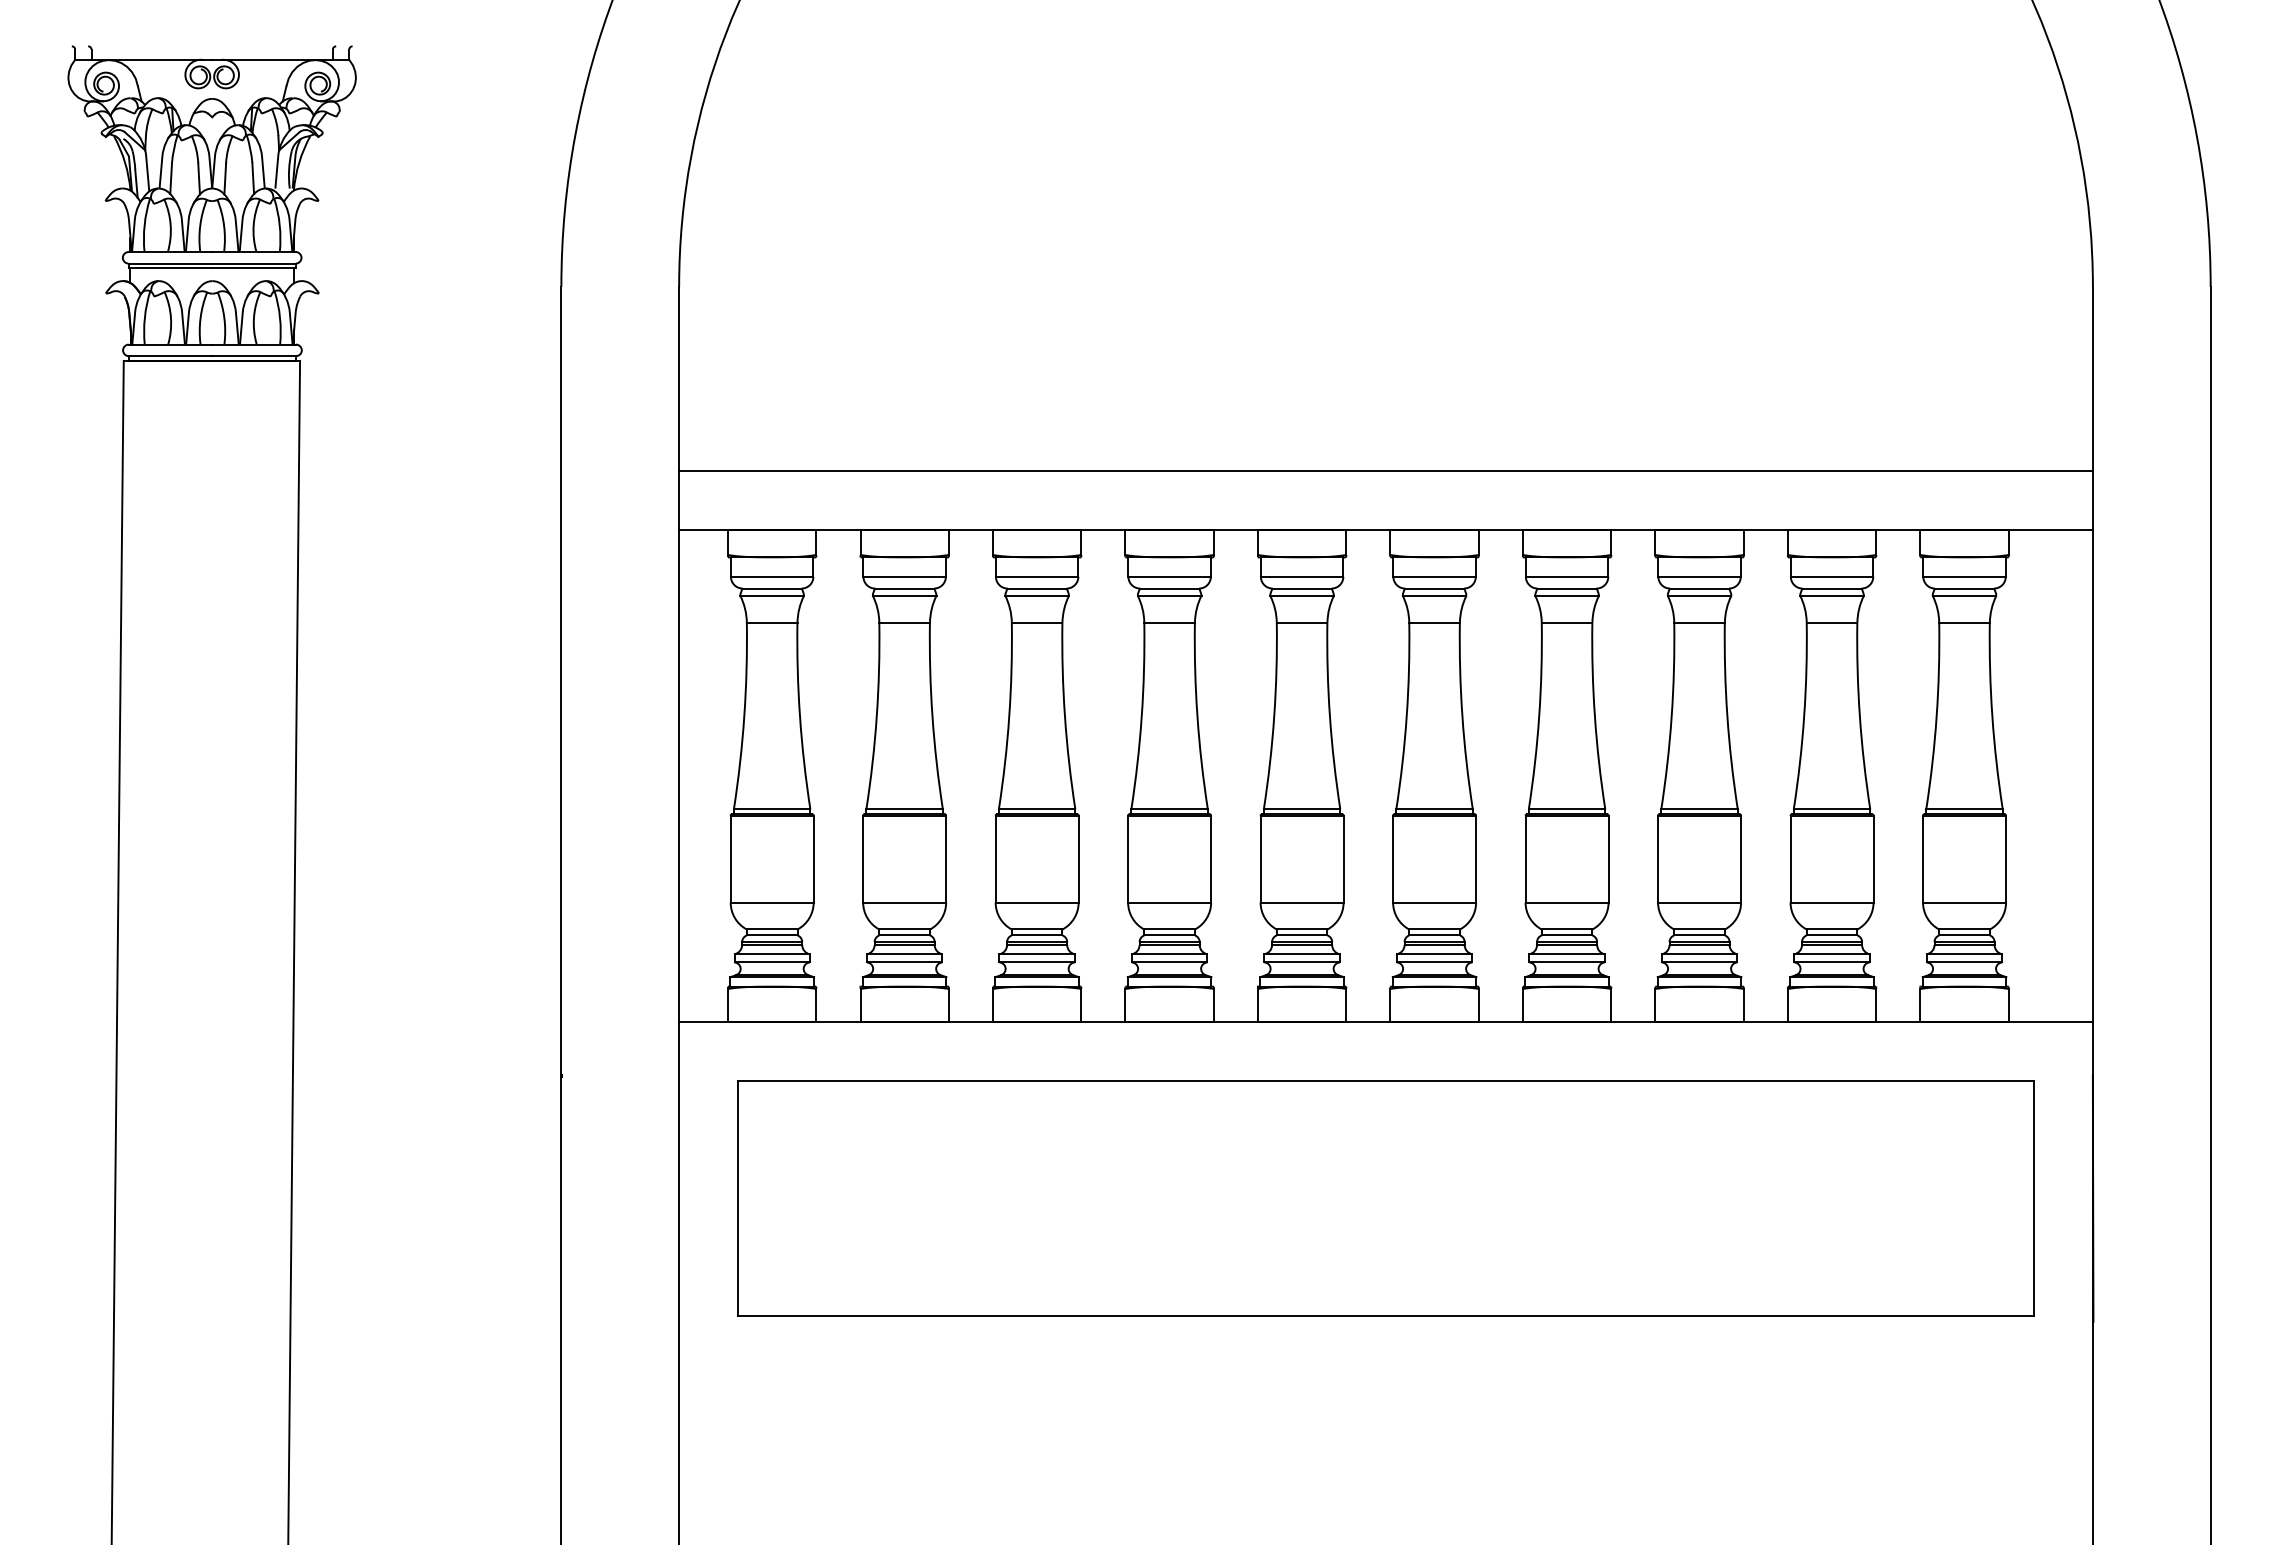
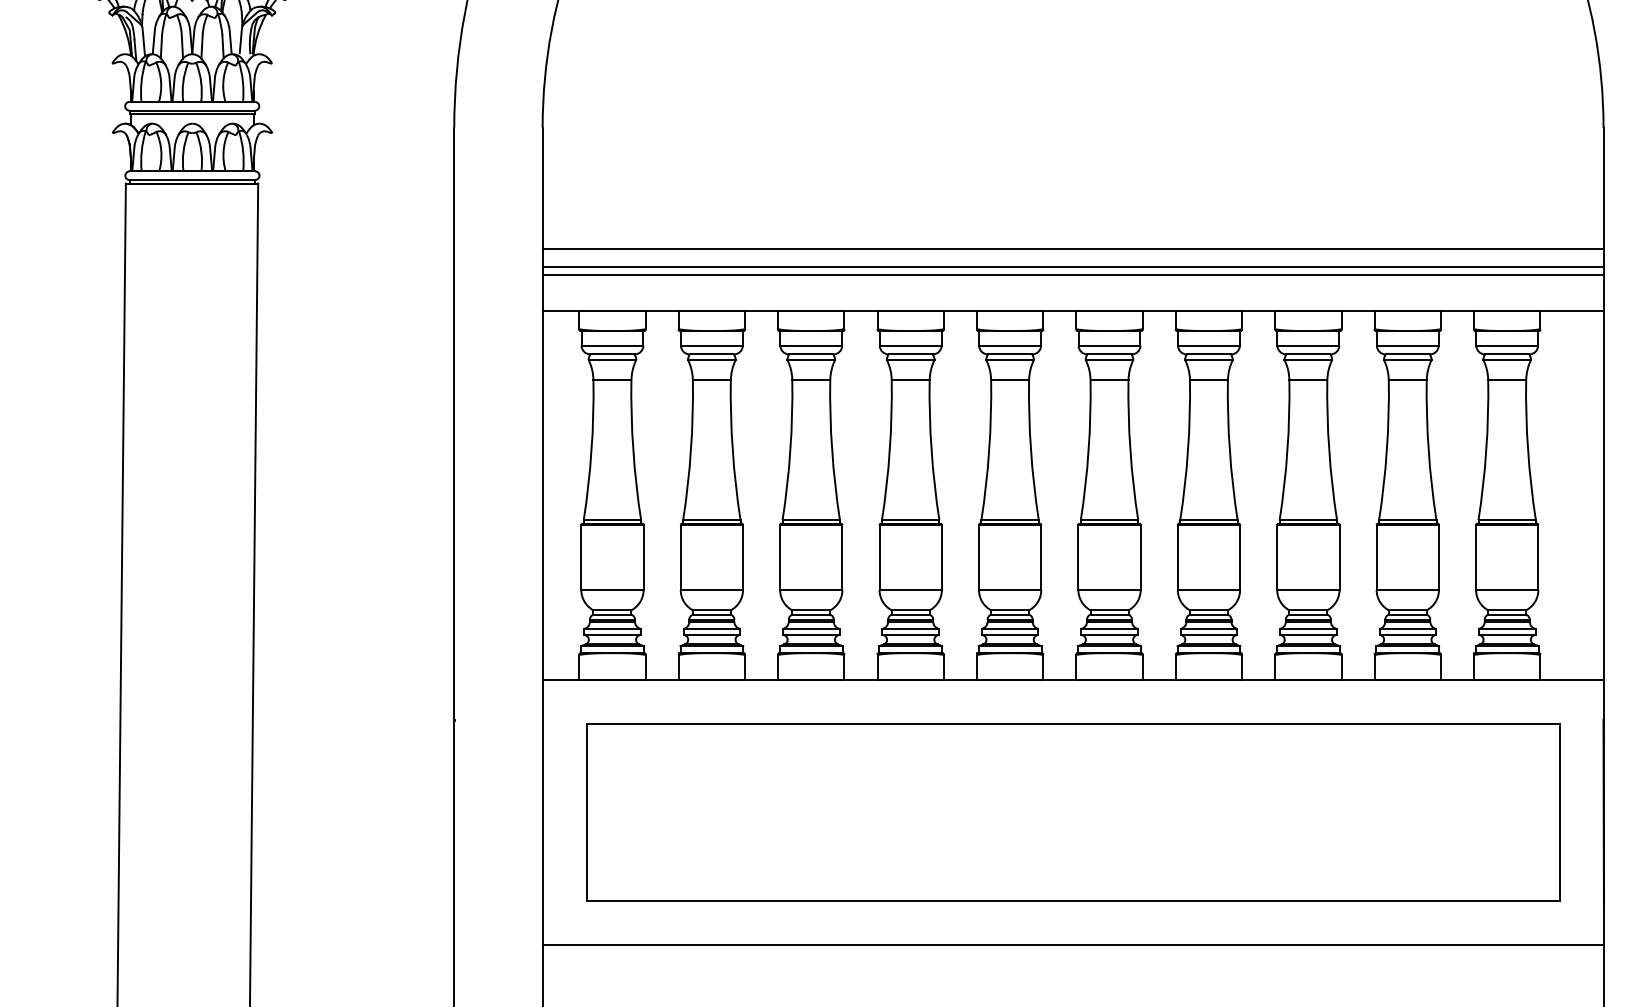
line: (1386, 447) -> (1073, 248), added
line: (1386, 483) -> (1073, 275), added
line: (1386, 1375) -> (1073, 944), added

